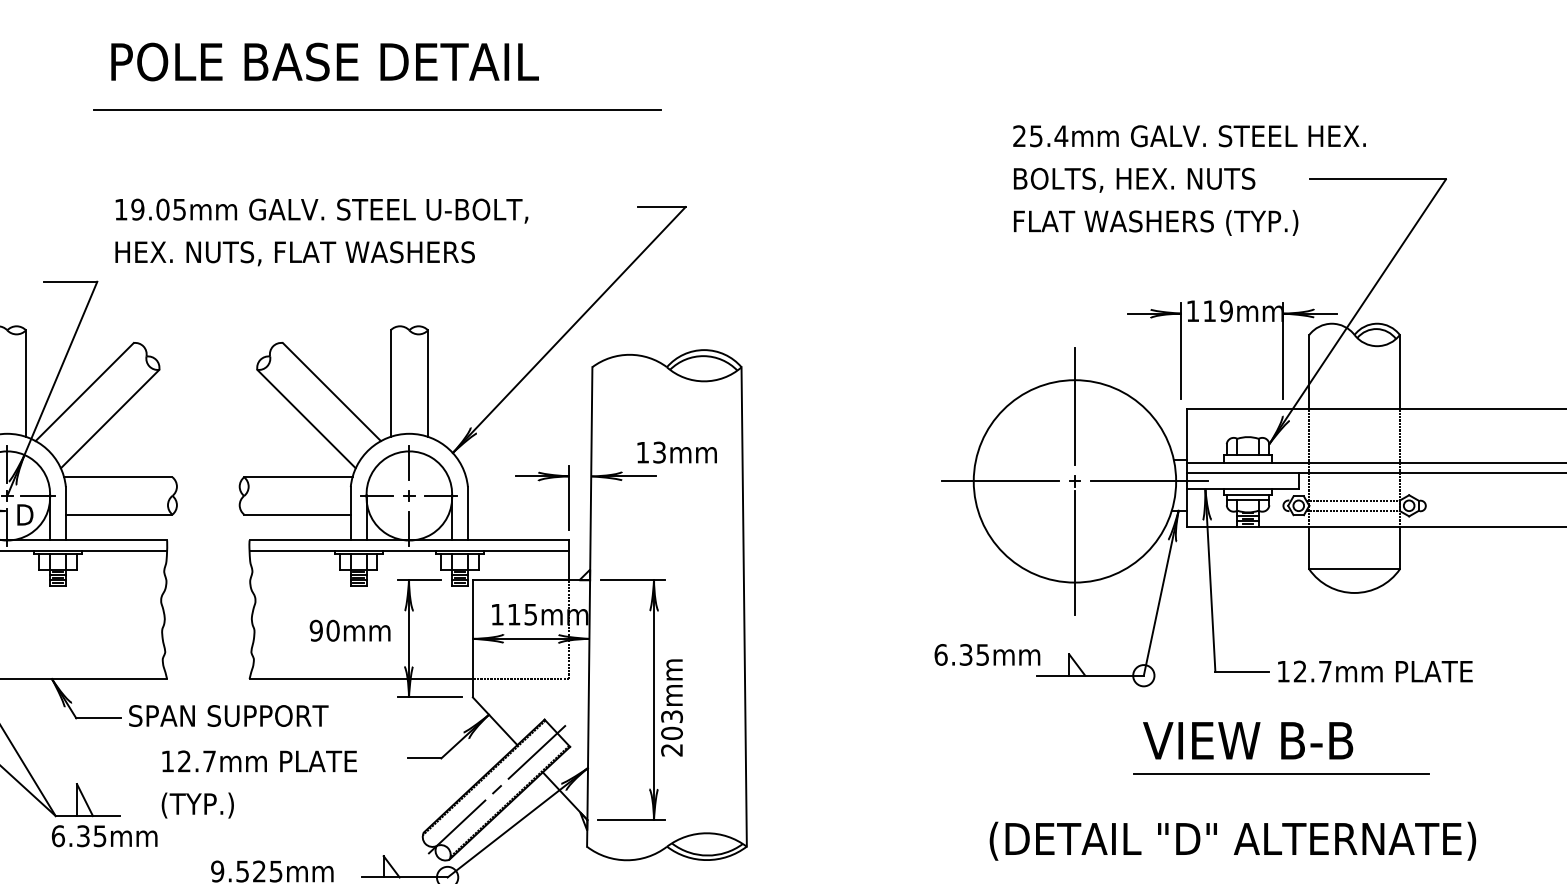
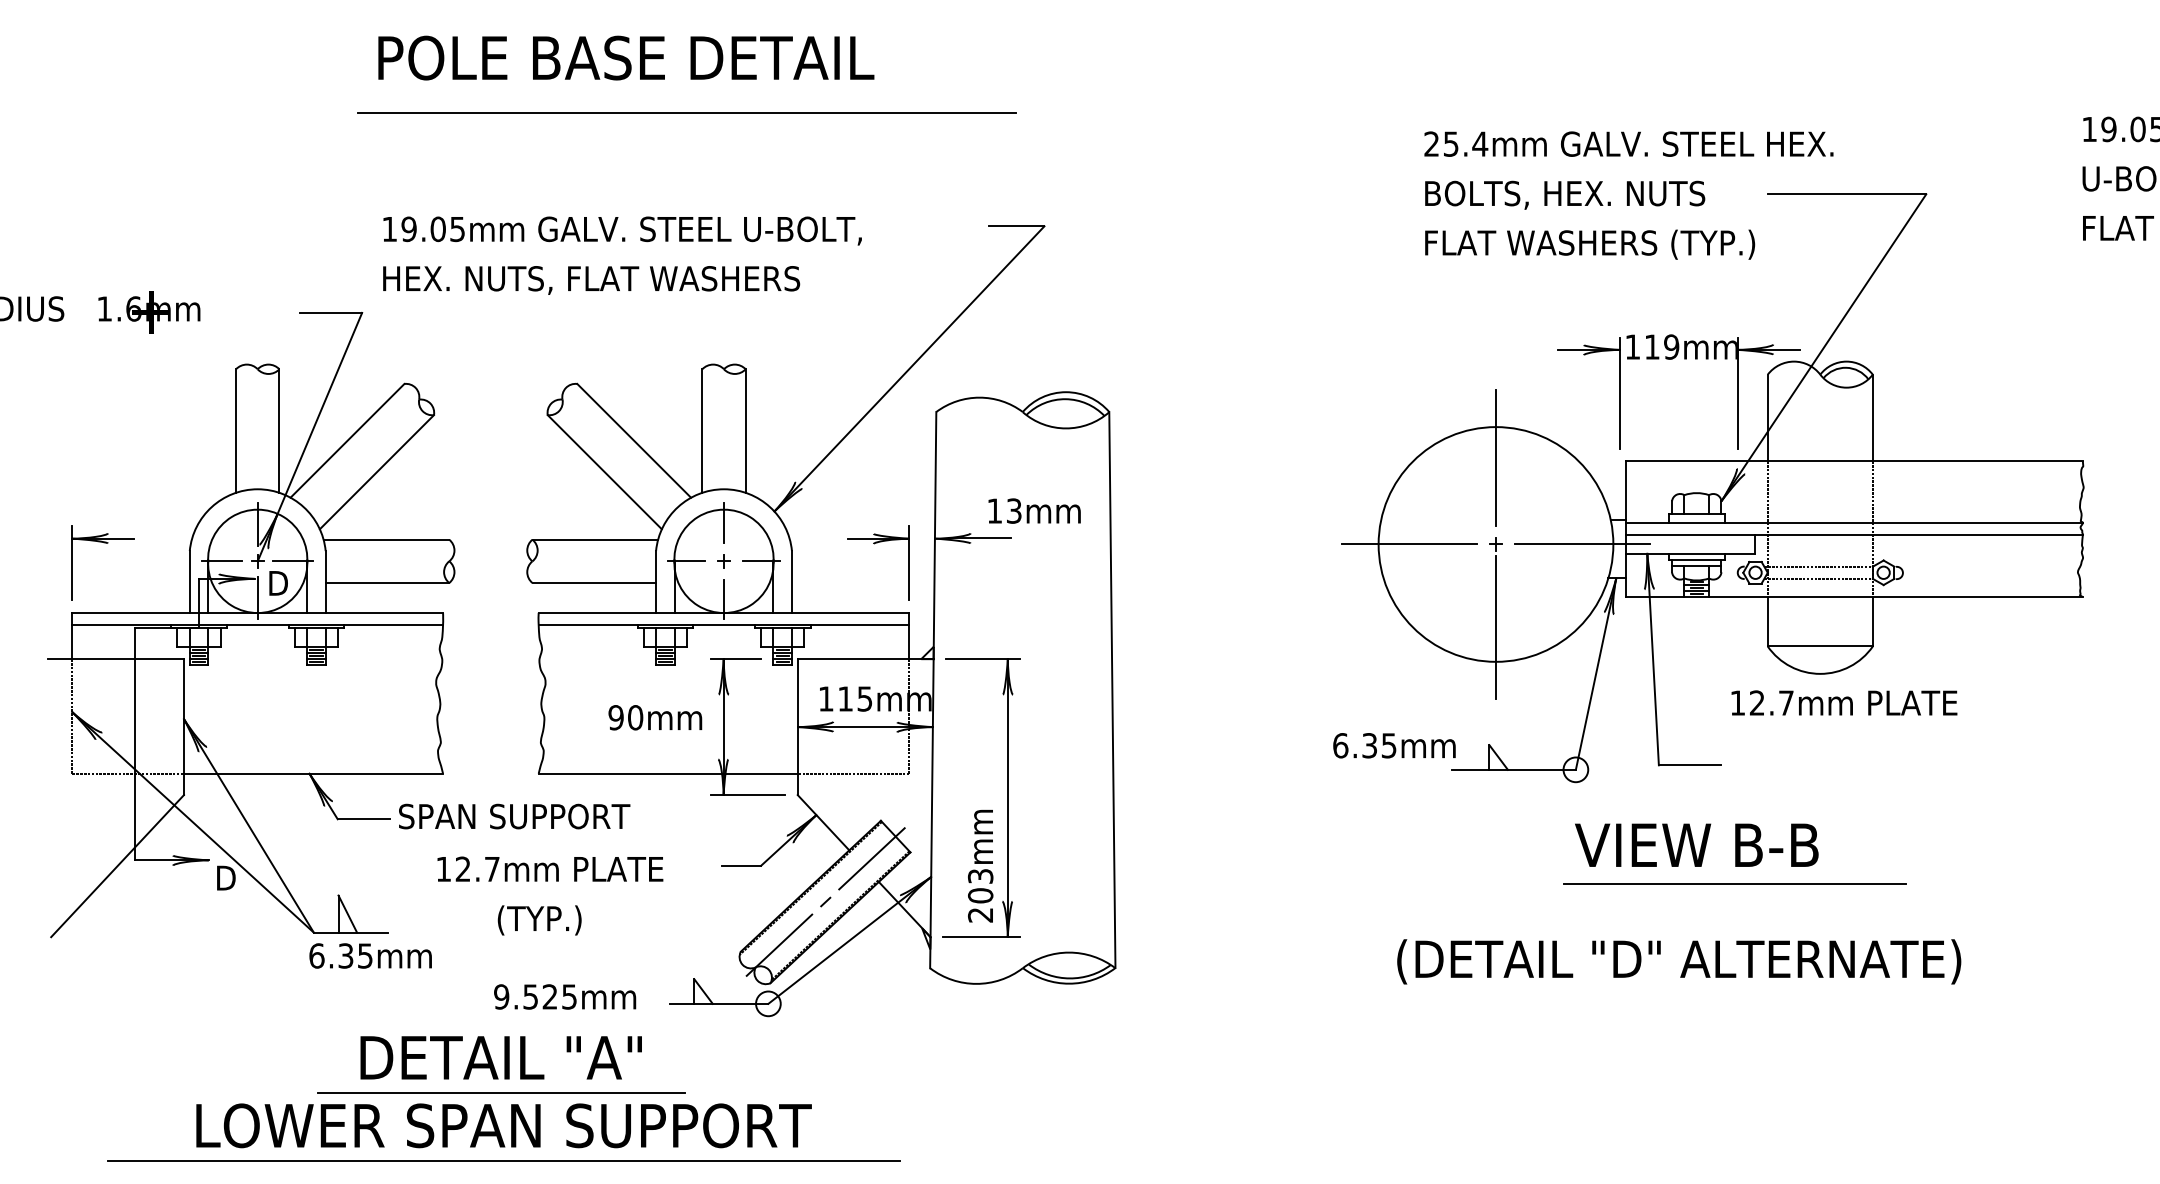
text: (1375, 671) -> (1844, 702), moved
text: (671, 708) -> (980, 866), moved
text: (197, 805) -> (539, 920), moved

